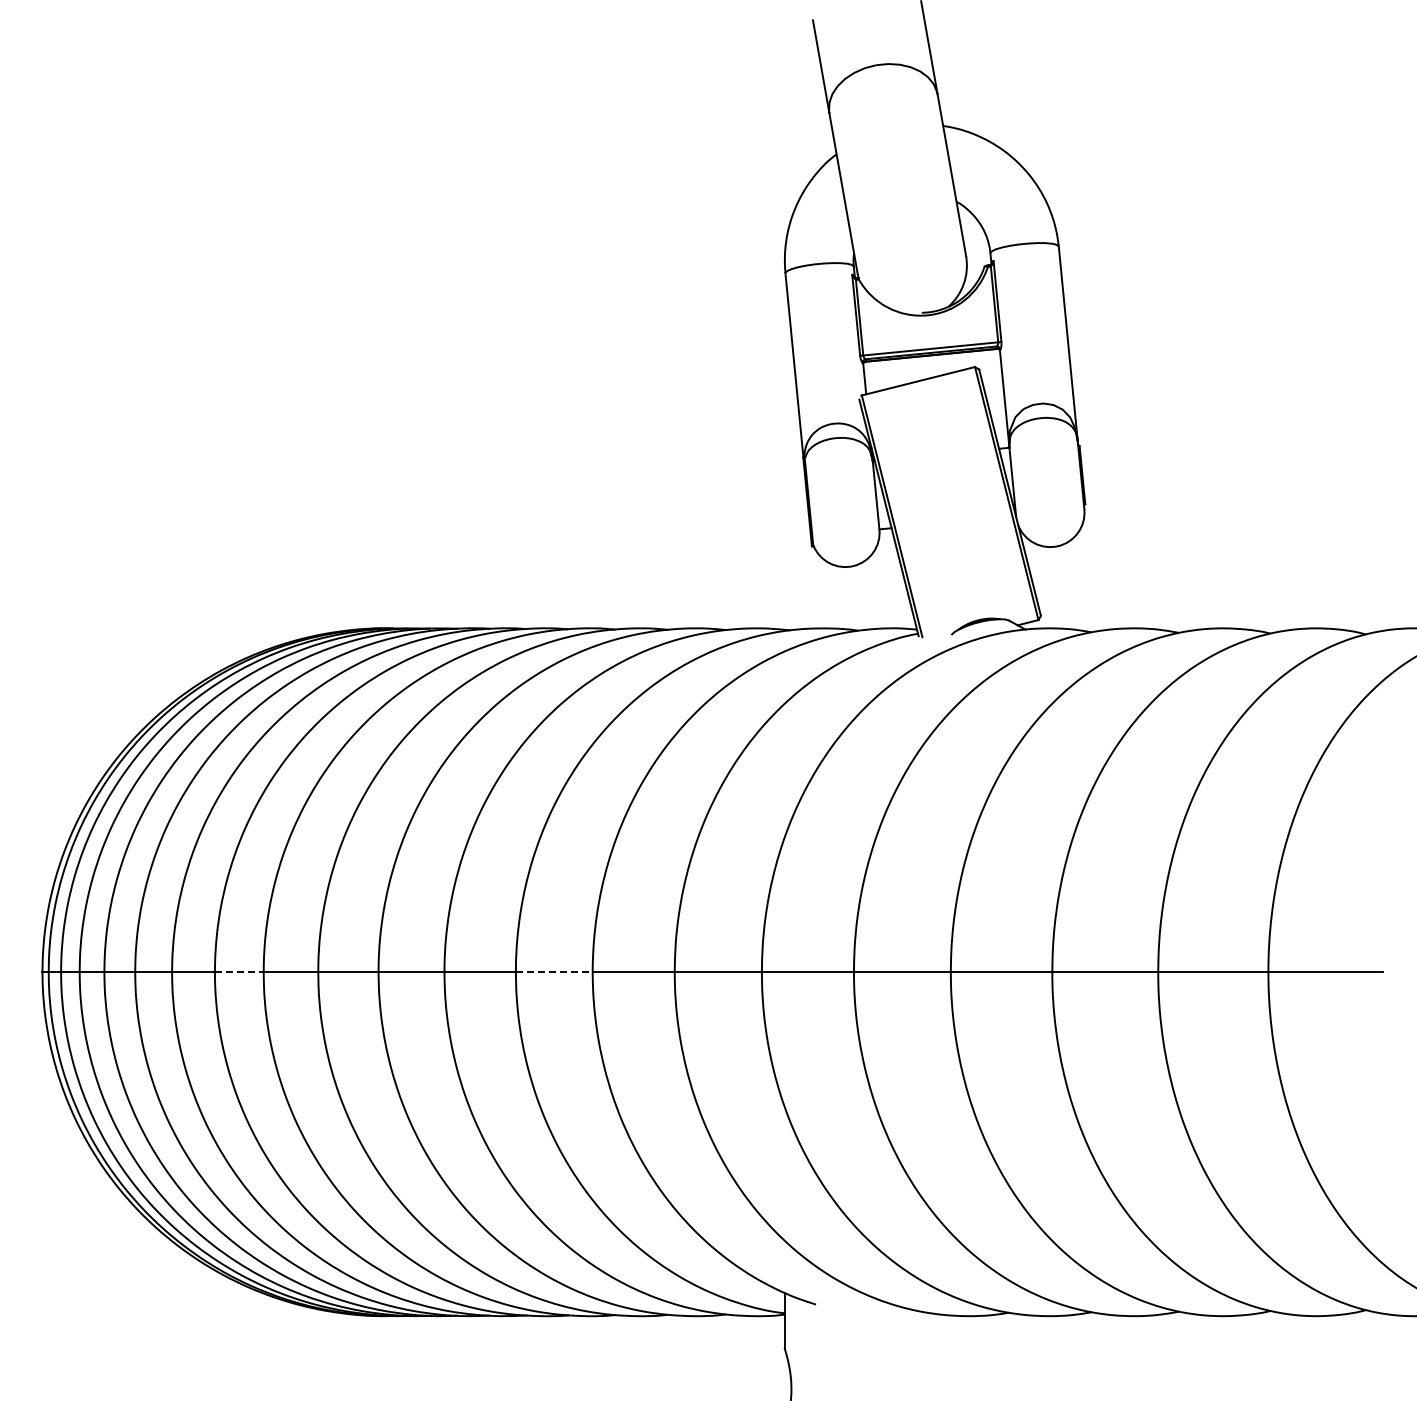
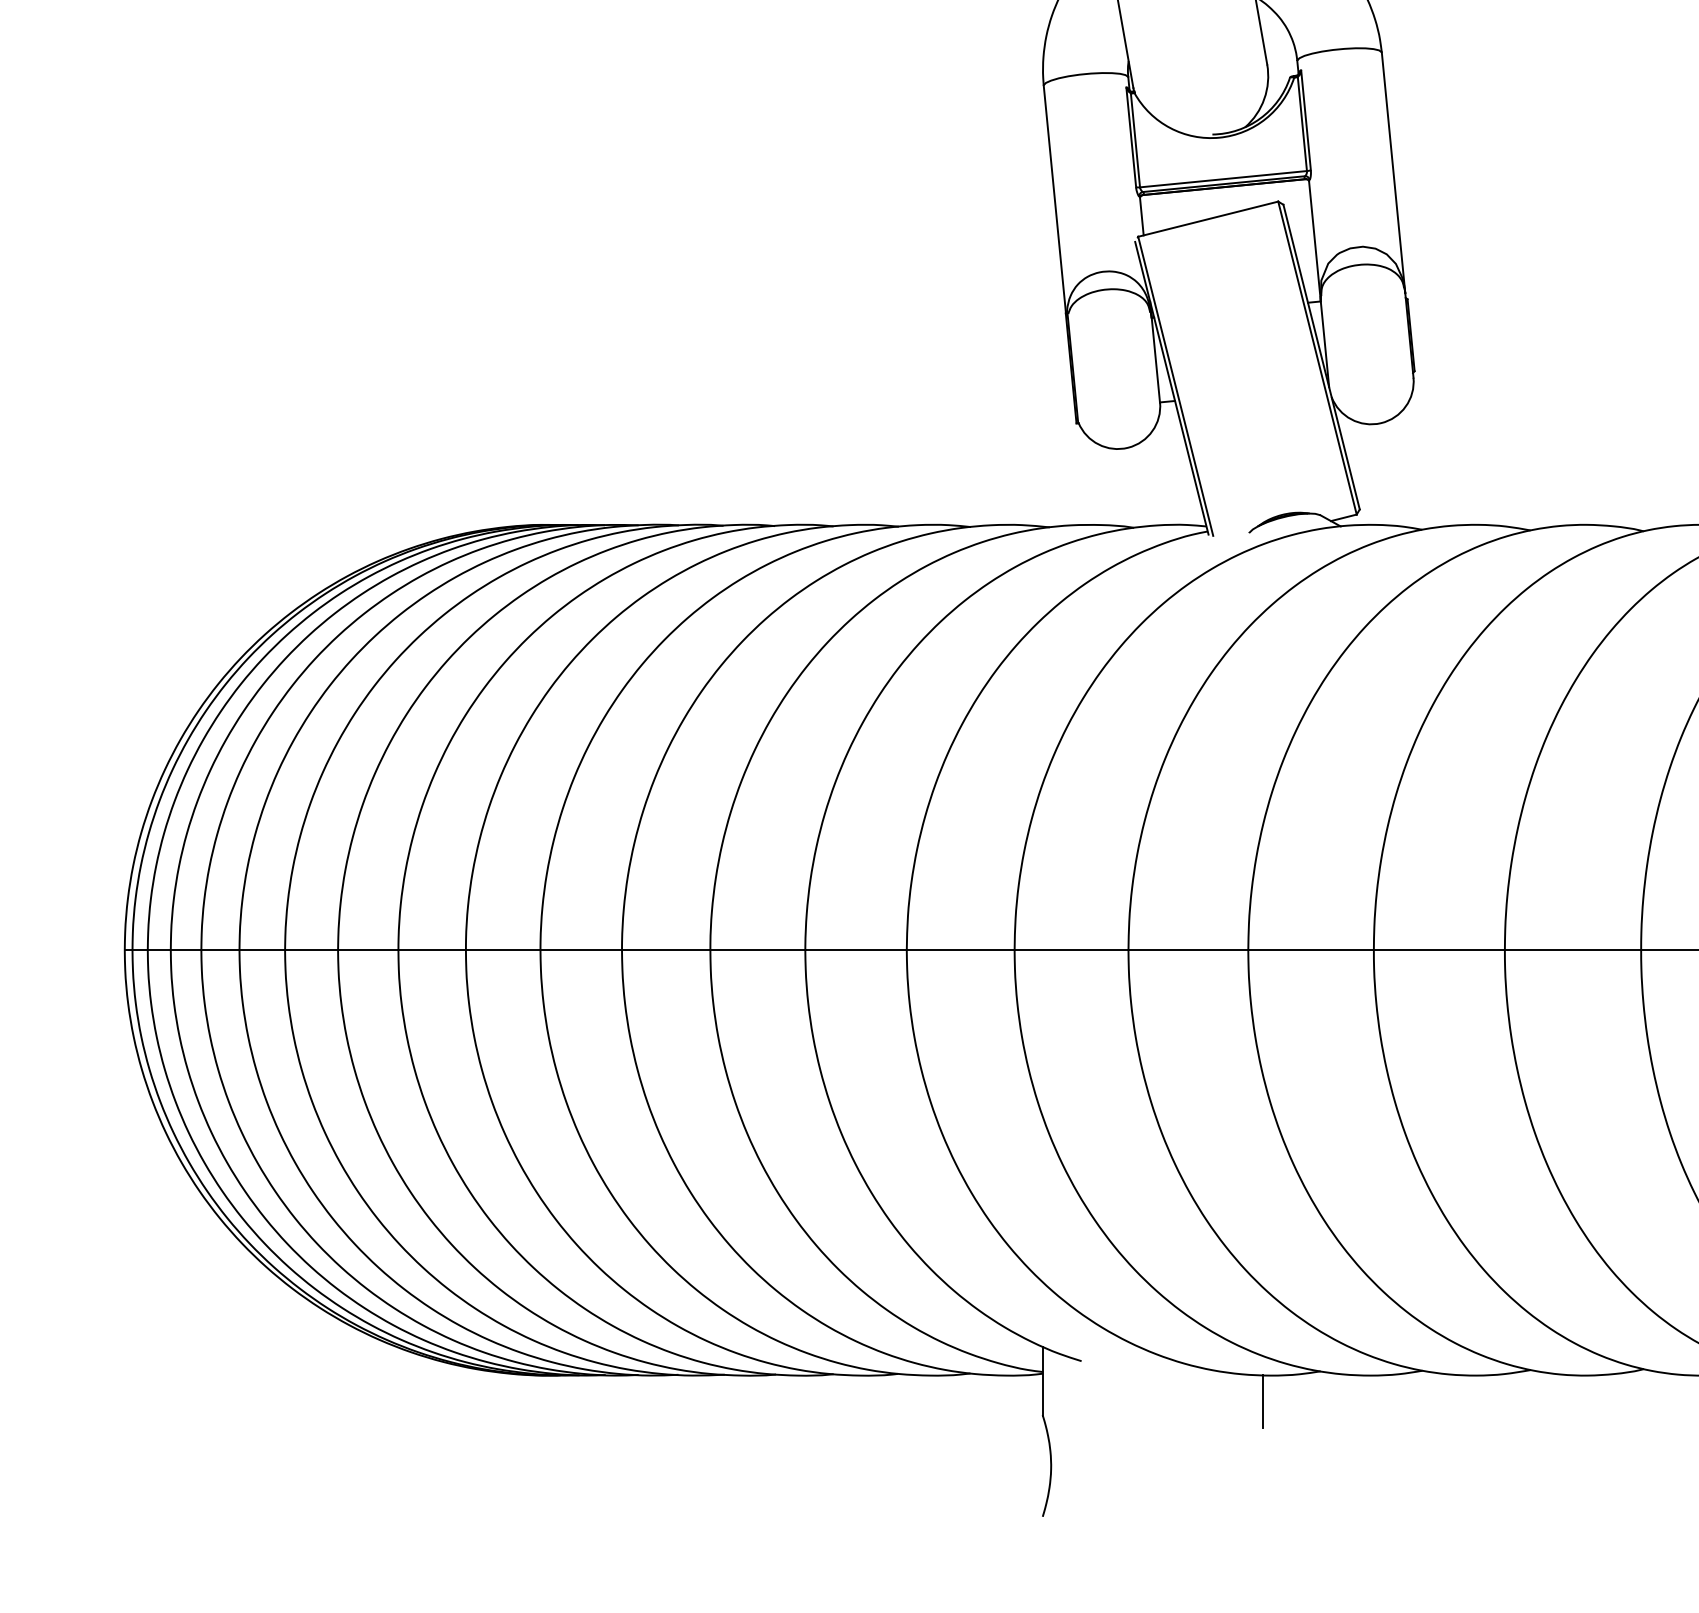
line: (239, 972) -> (368, 950), dashed -> solid
line: (554, 972) -> (758, 950), dashed -> solid
line: (963, 1336) -> (1263, 1400), added

